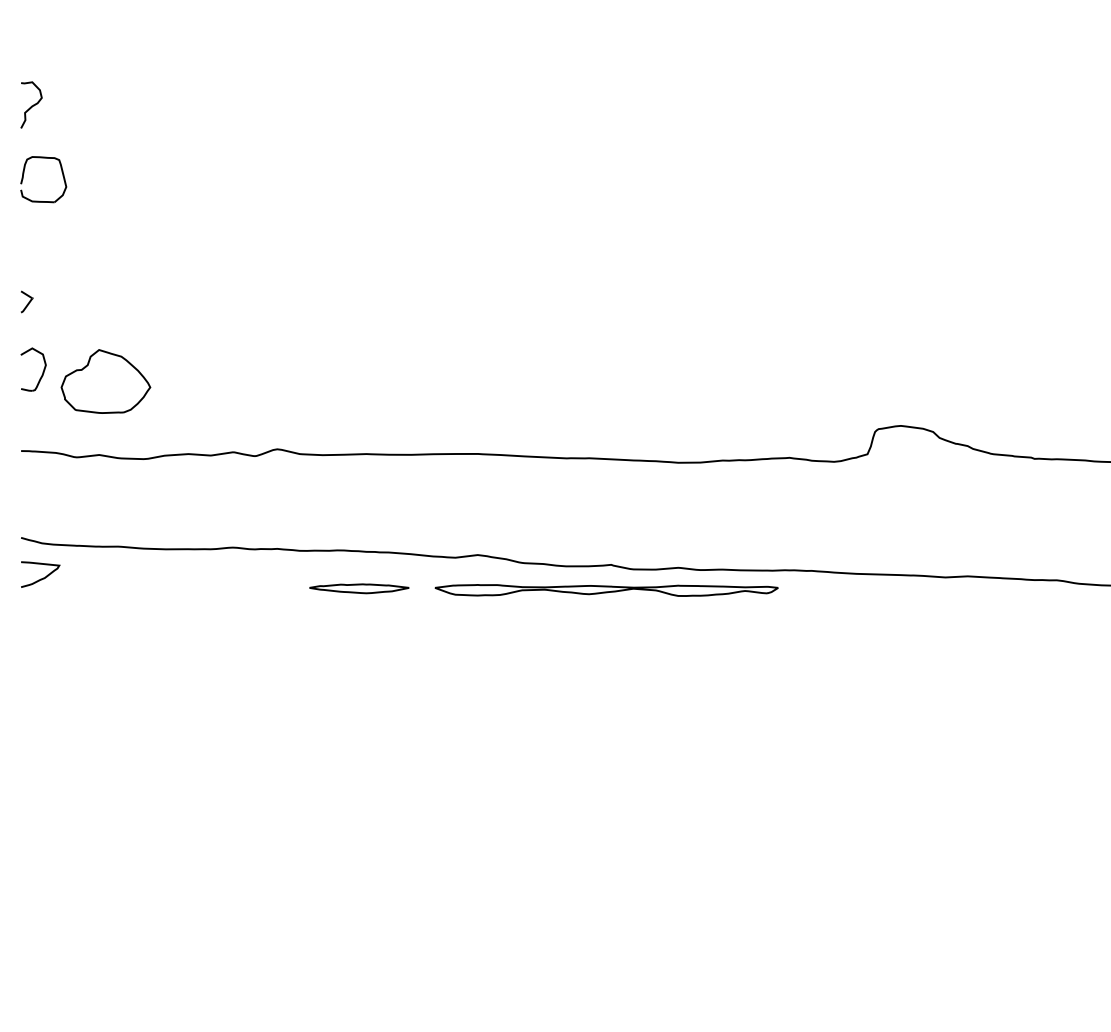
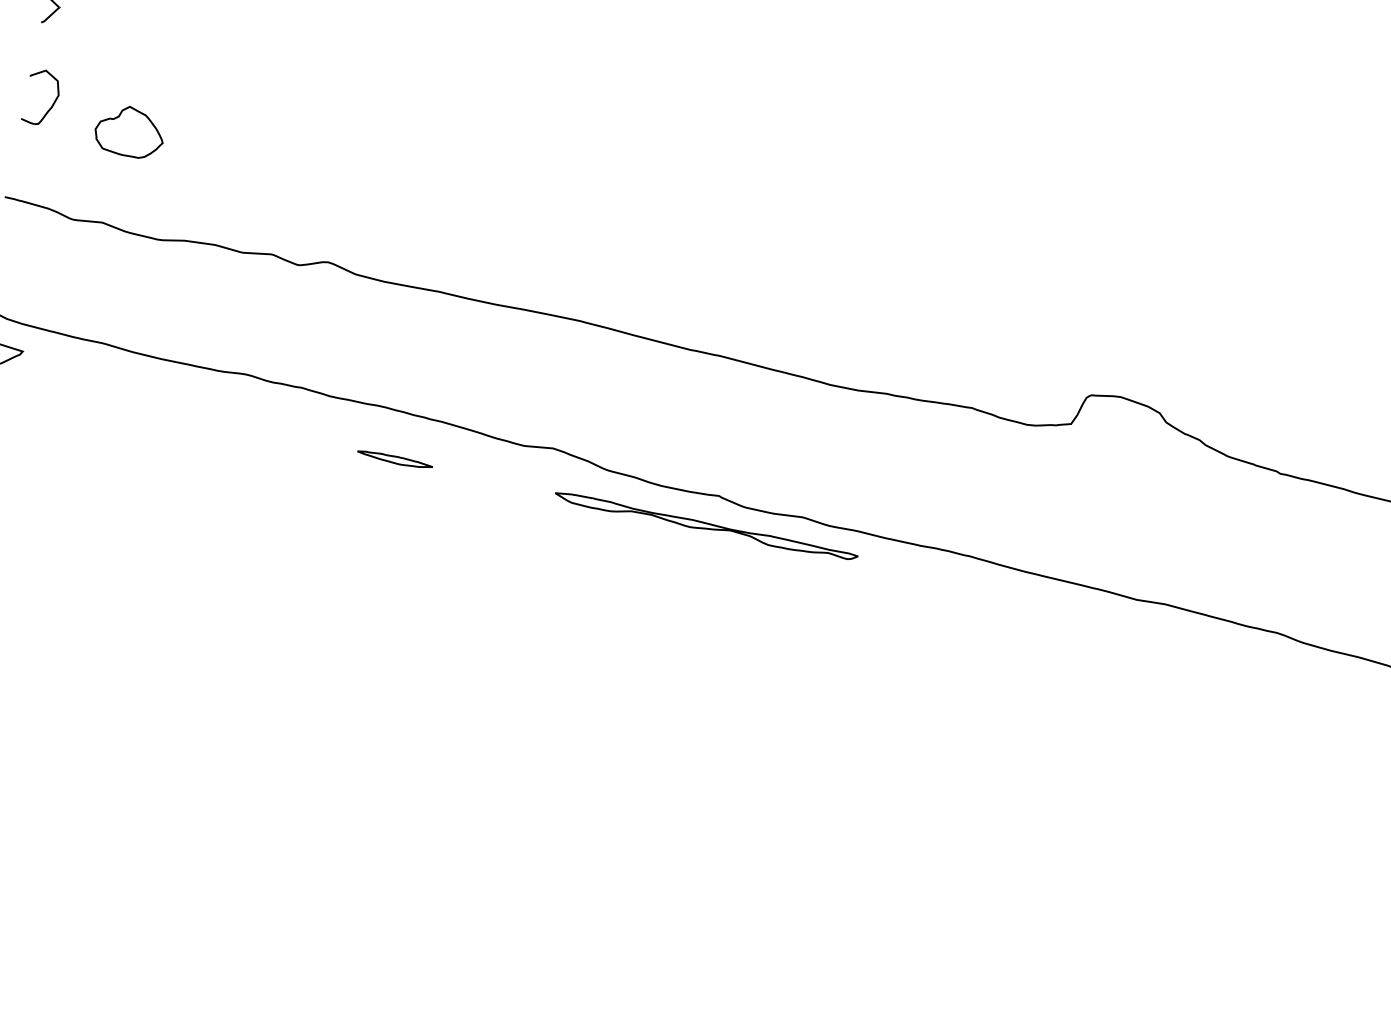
part: (105, 381) -> (129, 131), size x0.6
part: (359, 588) -> (395, 459), size x0.6
part: (606, 590) -> (706, 527), size x0.7

